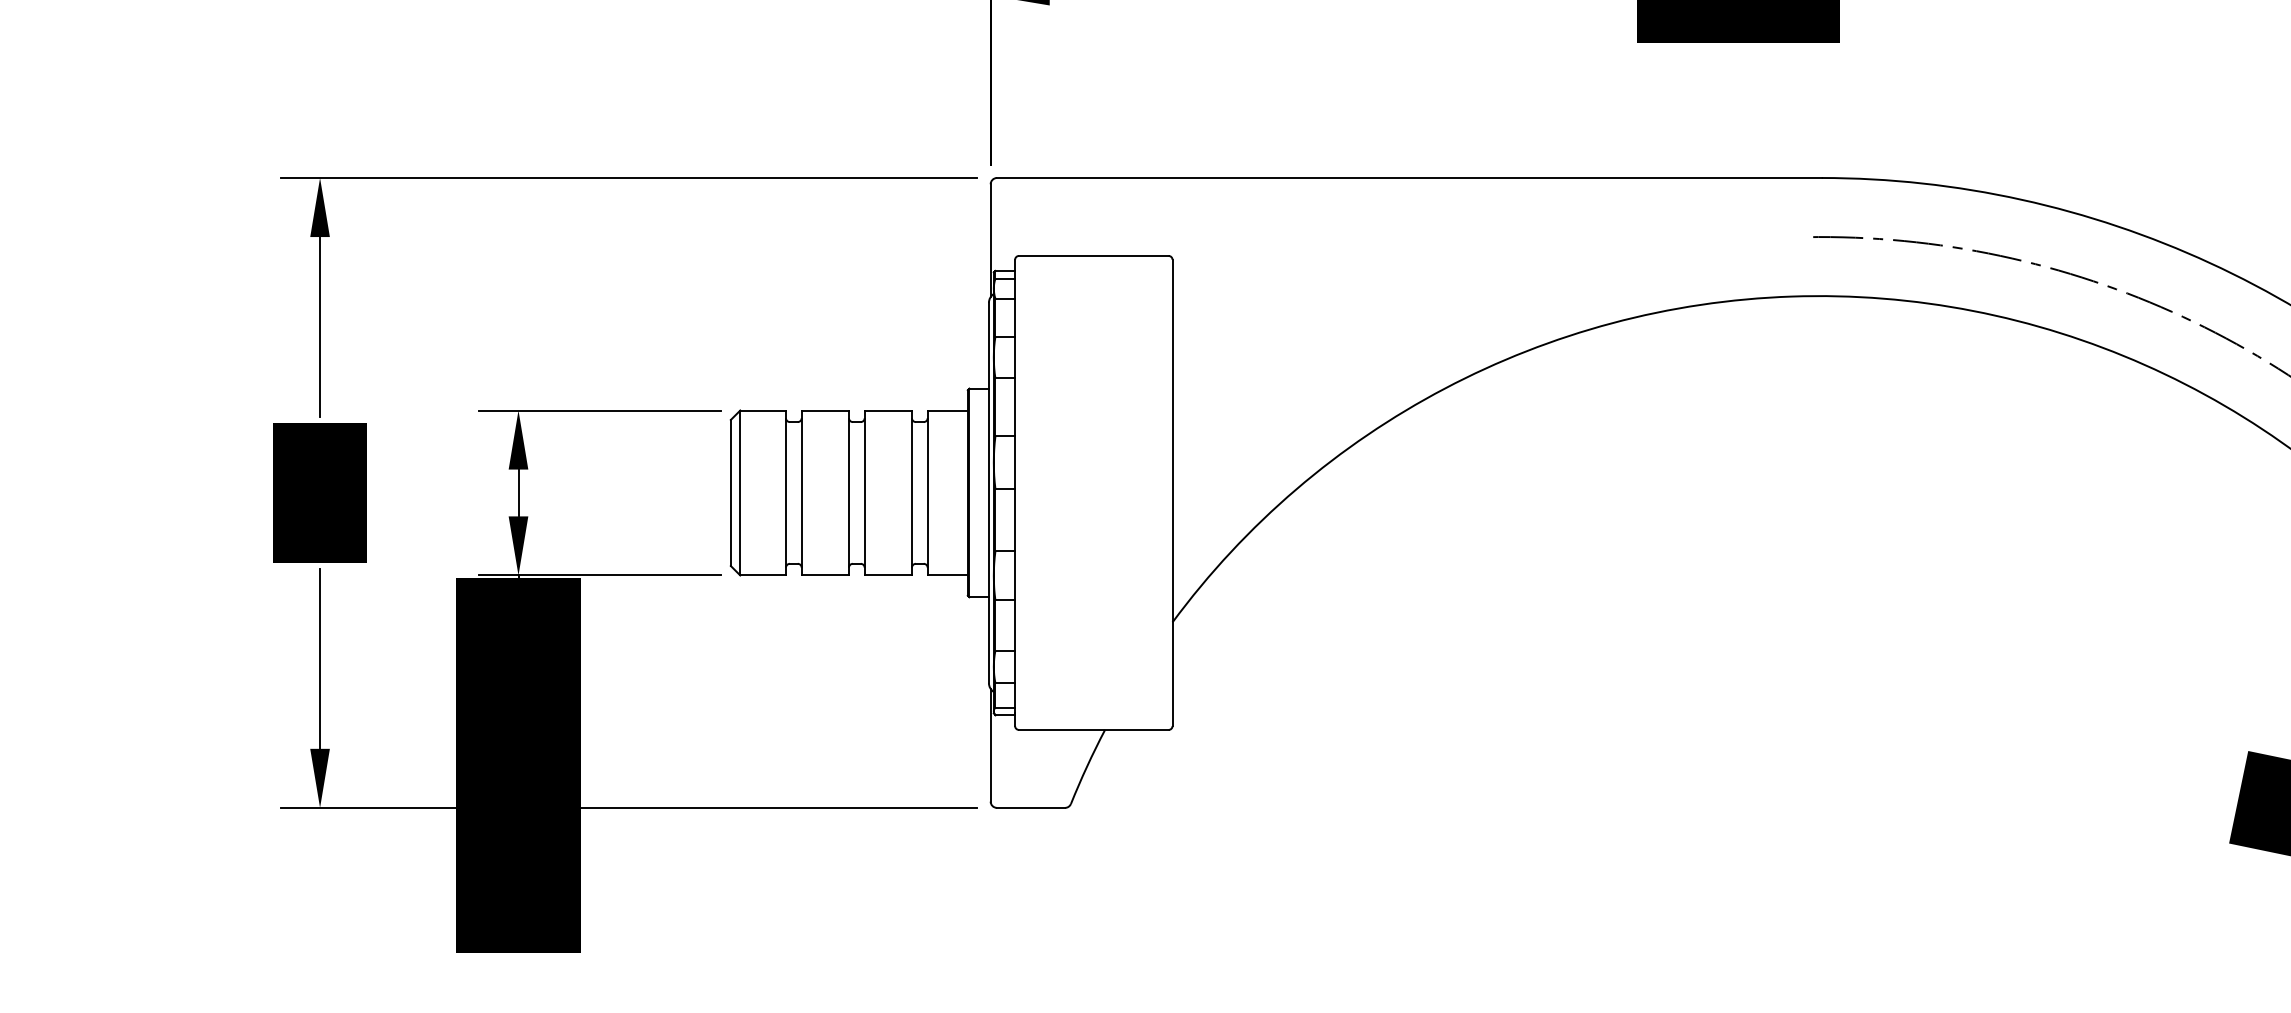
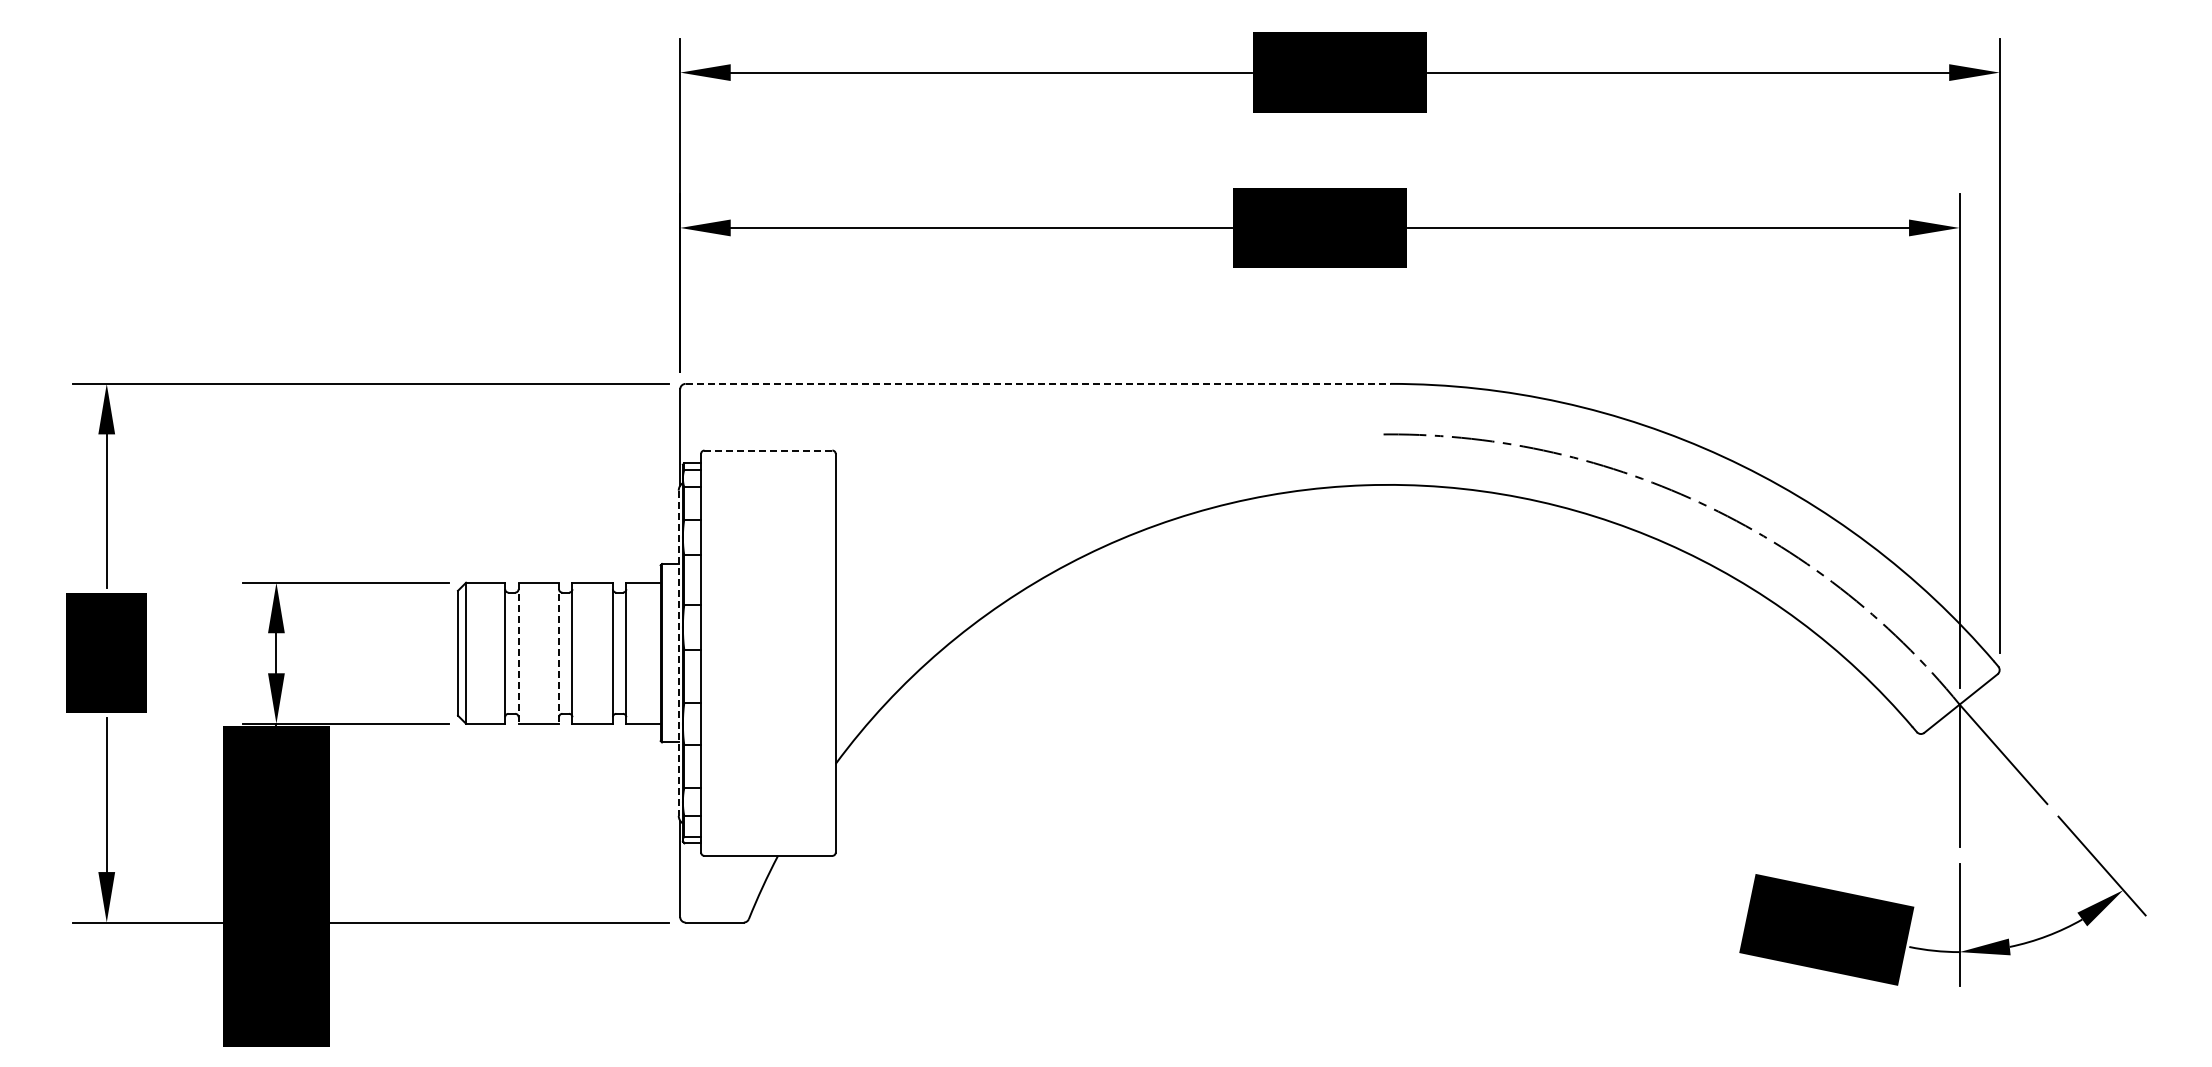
line: (1409, 177) -> (1038, 383), solid -> dashed
line: (1093, 255) -> (768, 450), solid -> dashed
line: (801, 493) -> (518, 653), solid -> dashed
line: (849, 493) -> (559, 653), solid -> dashed
line: (988, 493) -> (678, 653), solid -> dashed

